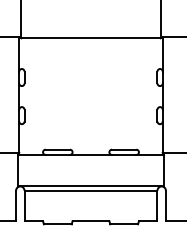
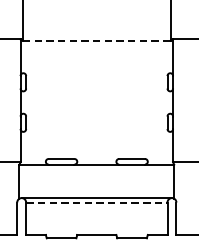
line: (90, 38) -> (96, 40), solid -> dashed
line: (91, 190) -> (97, 202), solid -> dashed

